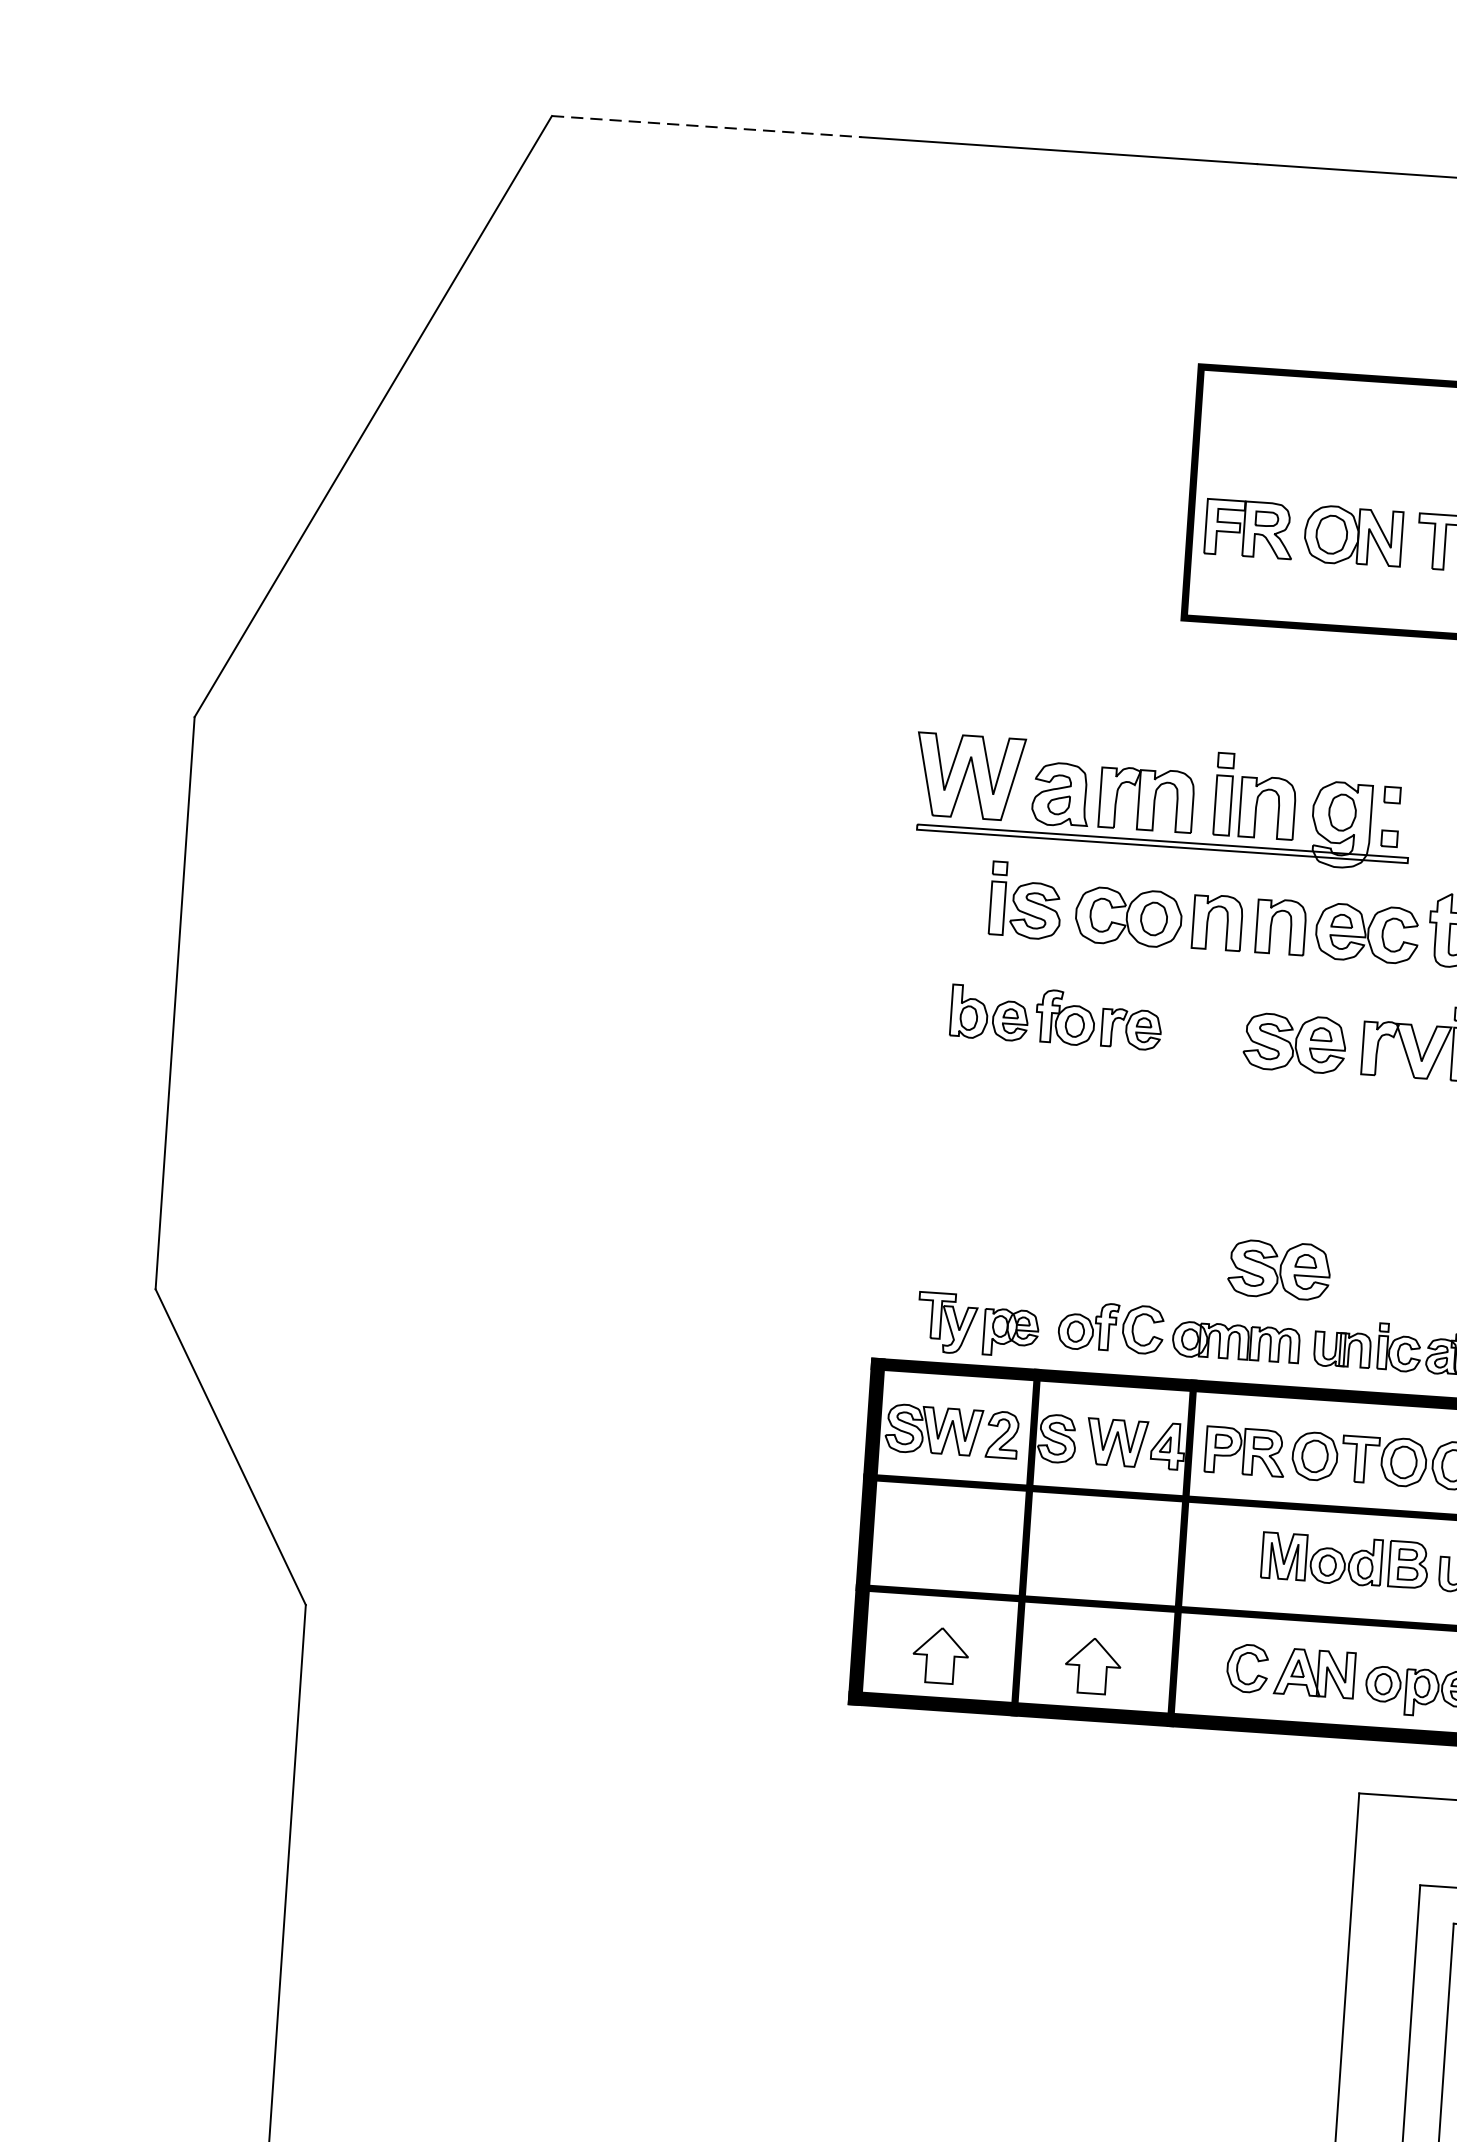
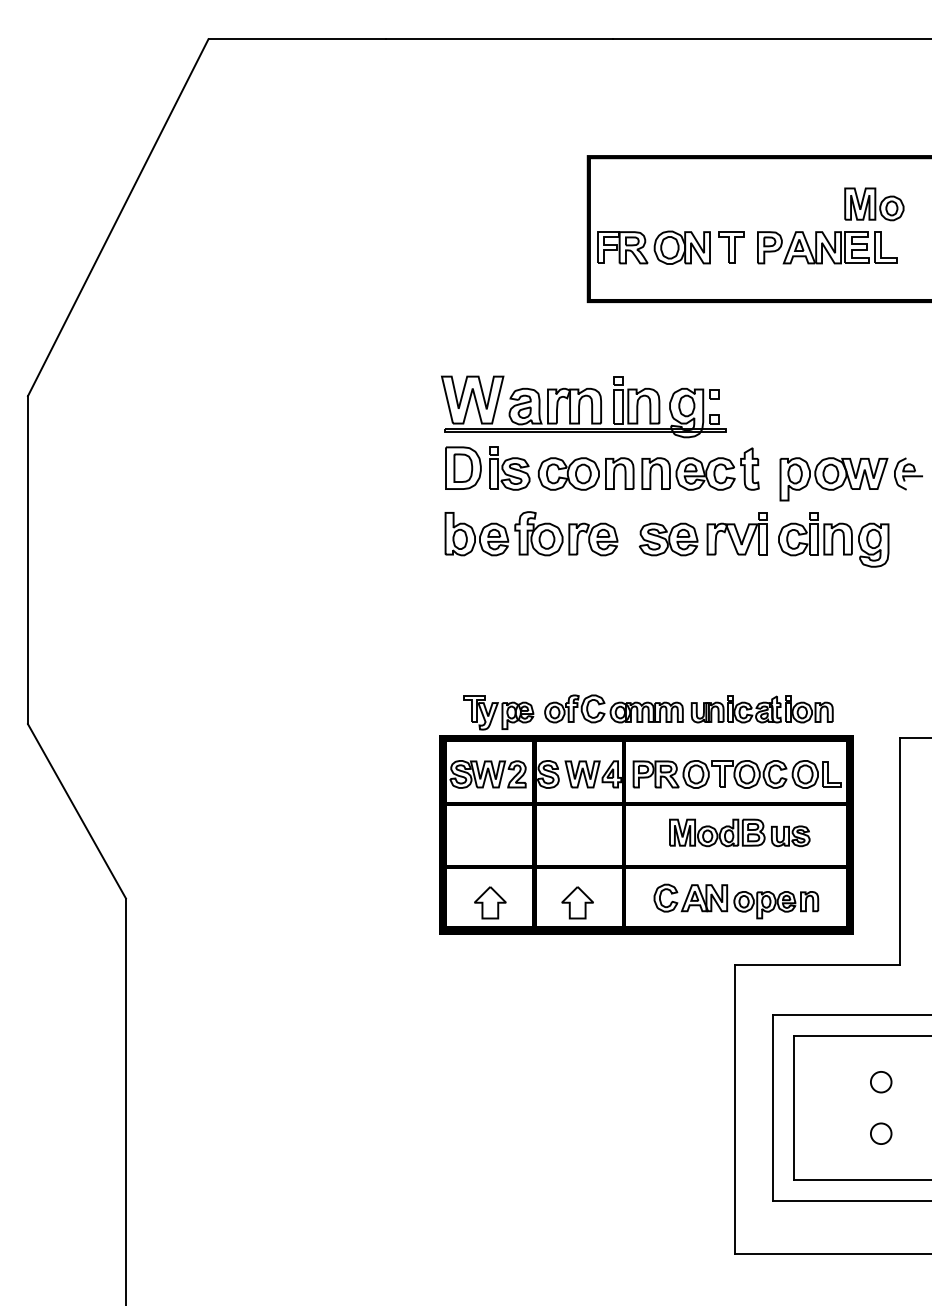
line: (707, 127) -> (297, 39), dashed -> solid
part: (945, 893) -> (463, 467), added
part: (1056, 1016) -> (531, 533), size x1.43
part: (1279, 1270) -> (668, 669), removed

